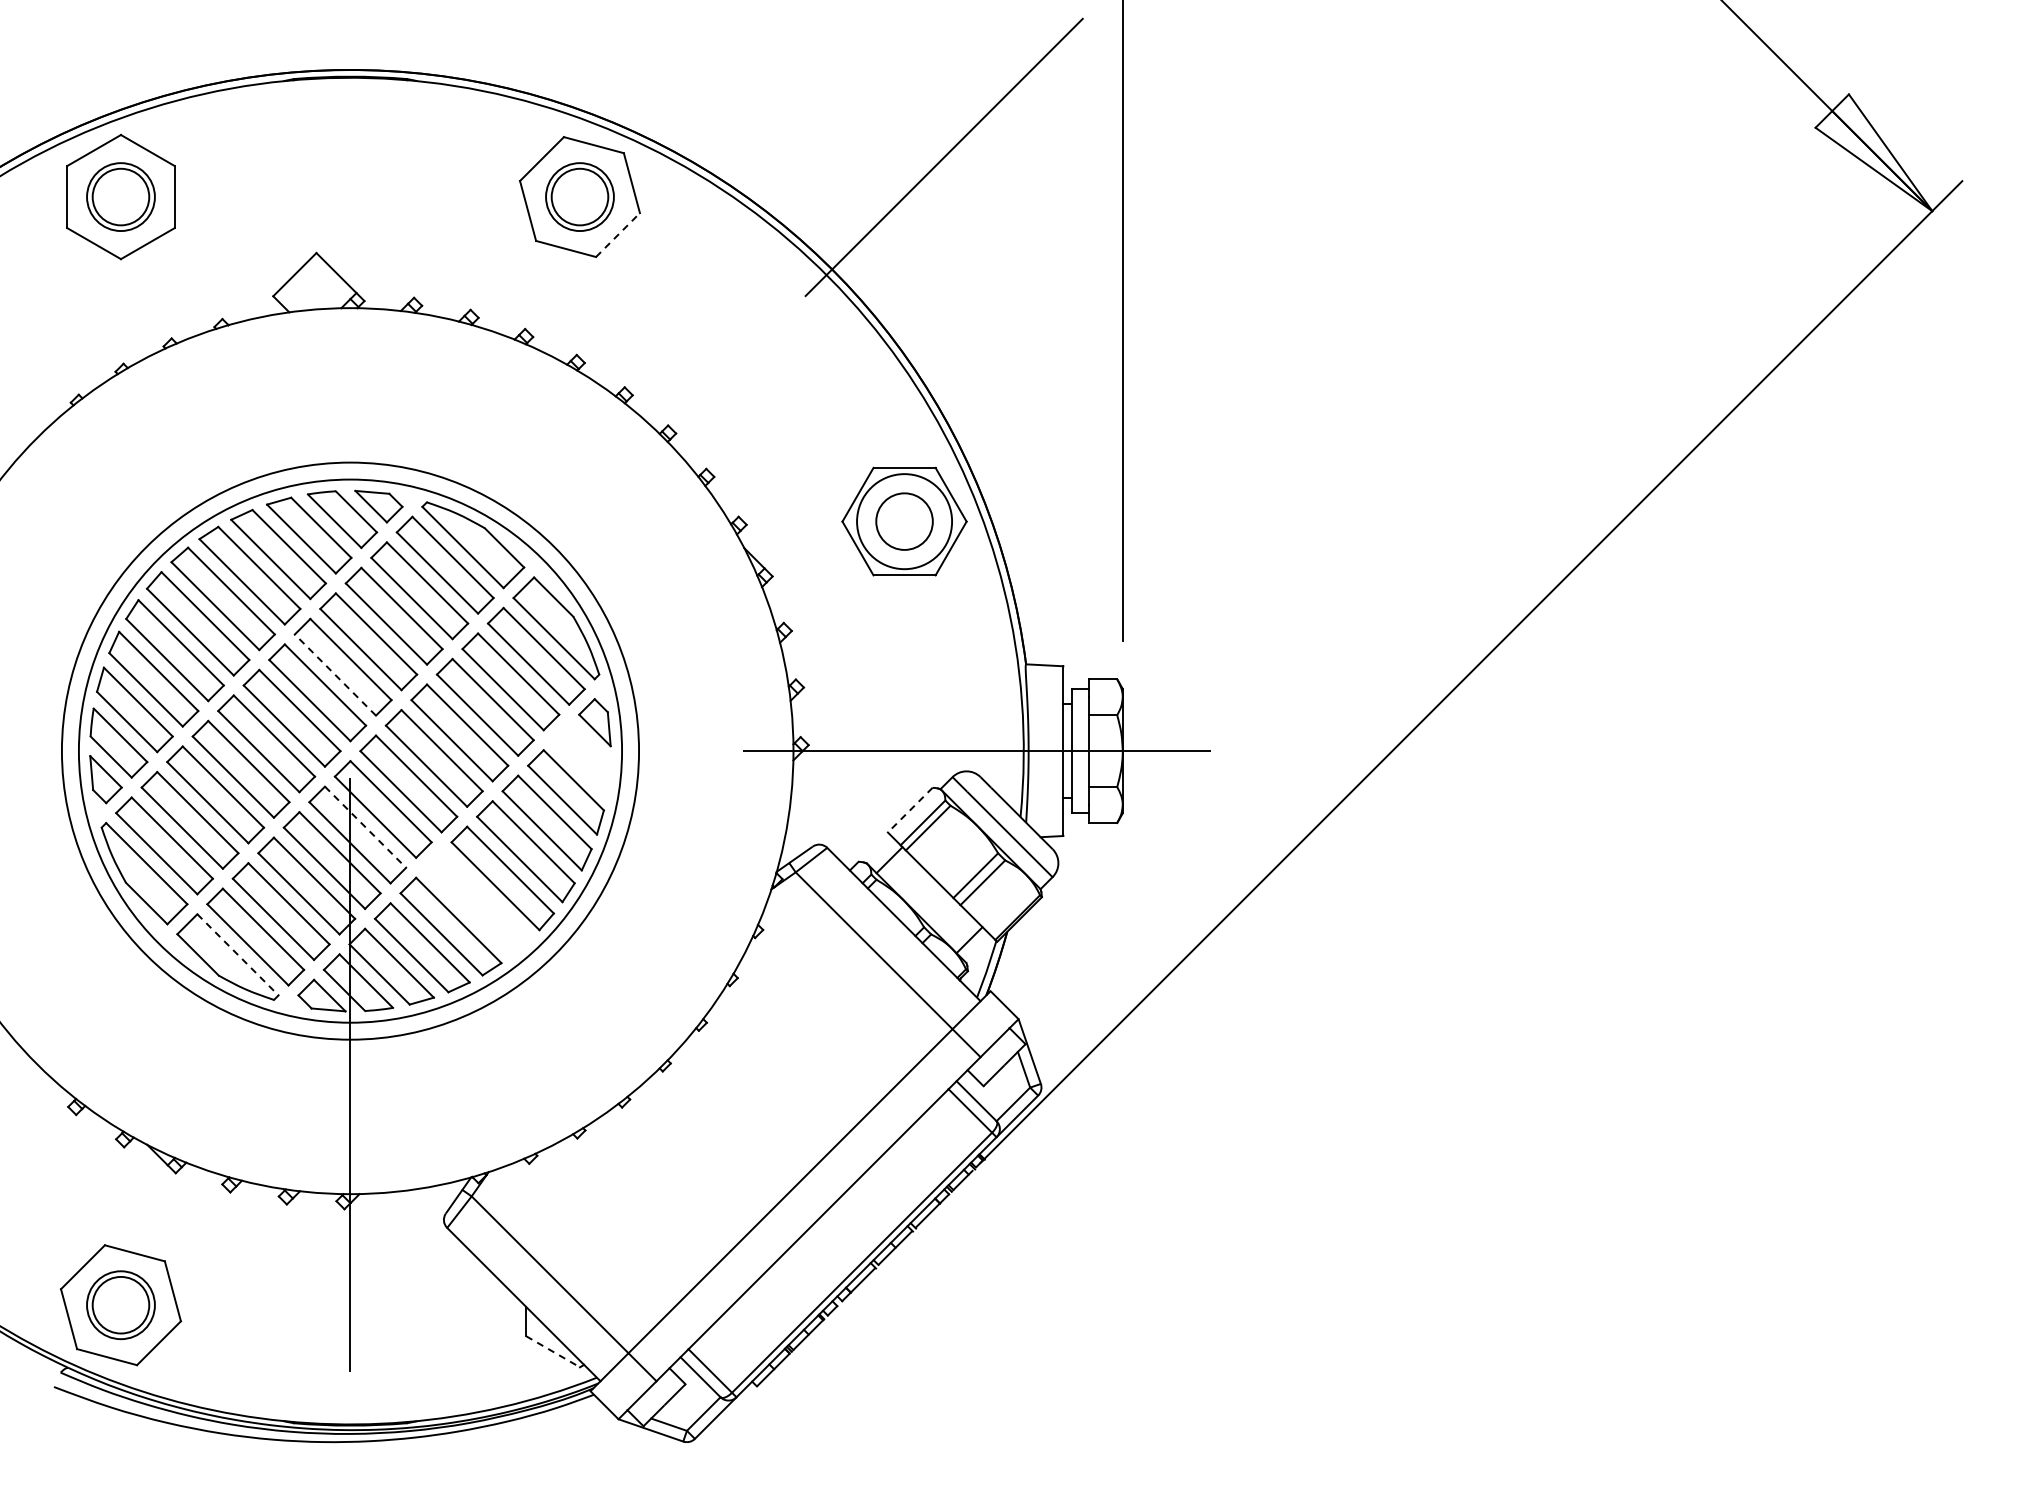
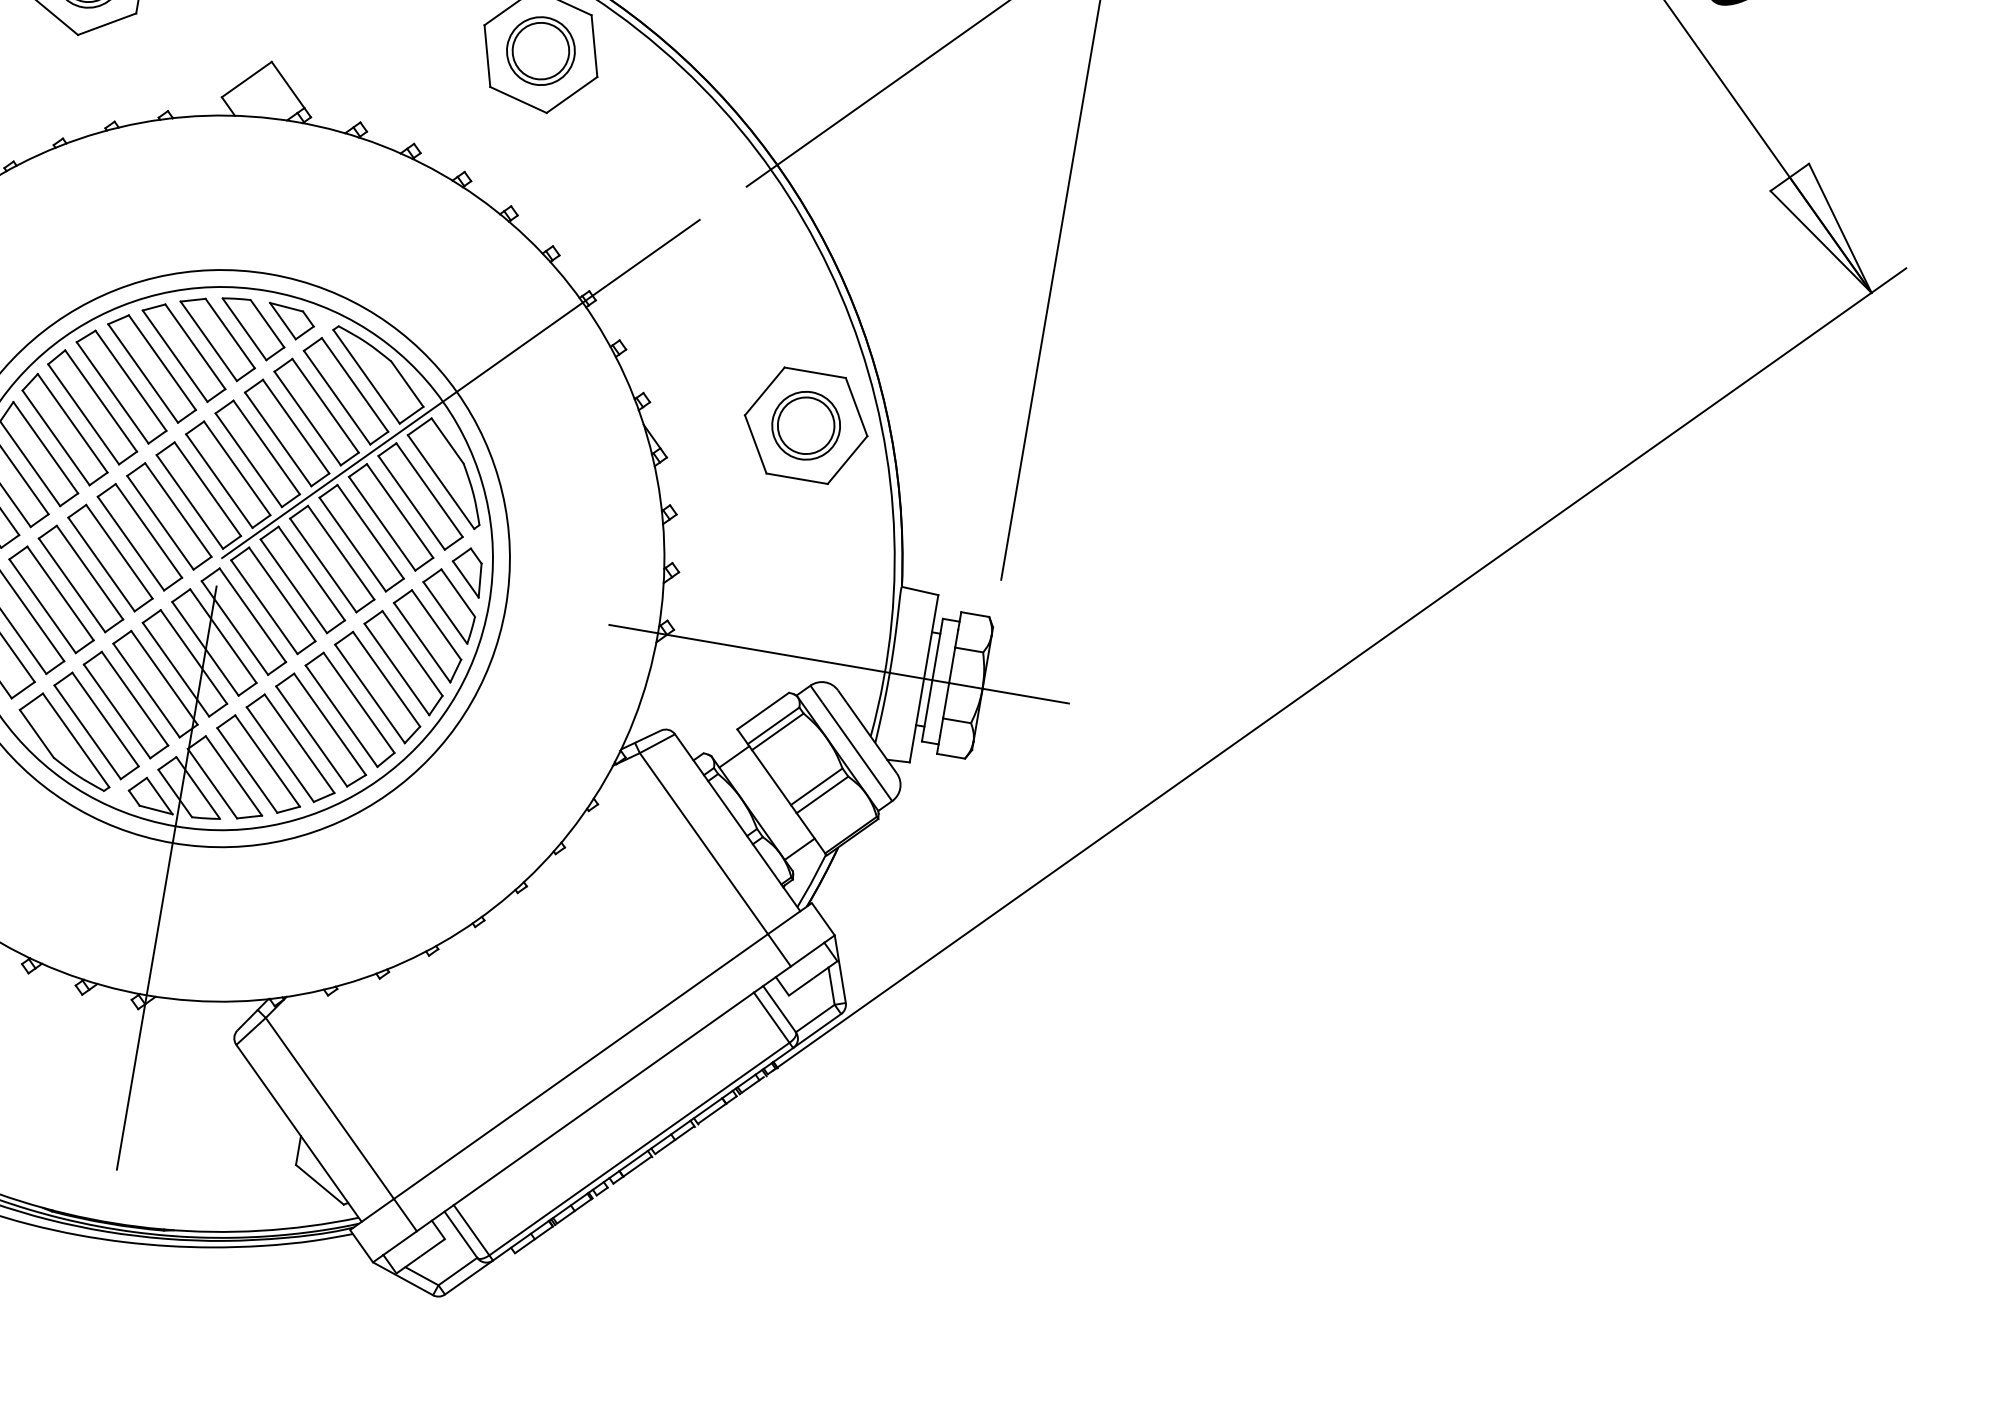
line: (618, 234) -> (572, 94), dashed -> solid
circle: (904, 521) -> (806, 425), size x0.71
line: (557, 543) -> (460, 388), added
line: (335, 674) -> (219, 480), dashed -> solid
part: (581, 758) -> (447, 604), added
line: (910, 810) -> (763, 711), dashed -> solid
line: (365, 827) -> (223, 636), dashed -> solid
part: (477, 903) -> (320, 730), added
line: (238, 955) -> (76, 741), dashed -> solid
line: (553, 1352) -> (320, 1185), dashed -> solid

